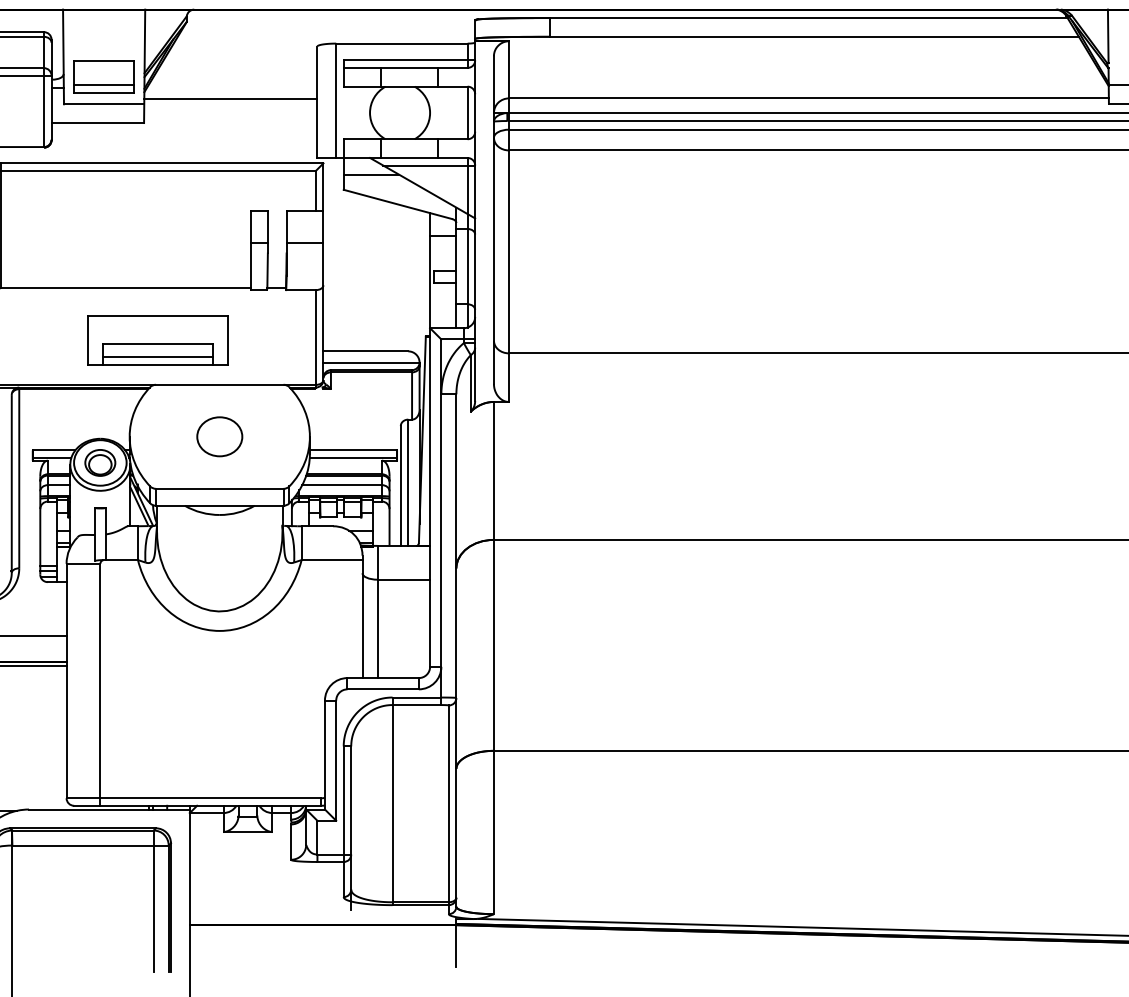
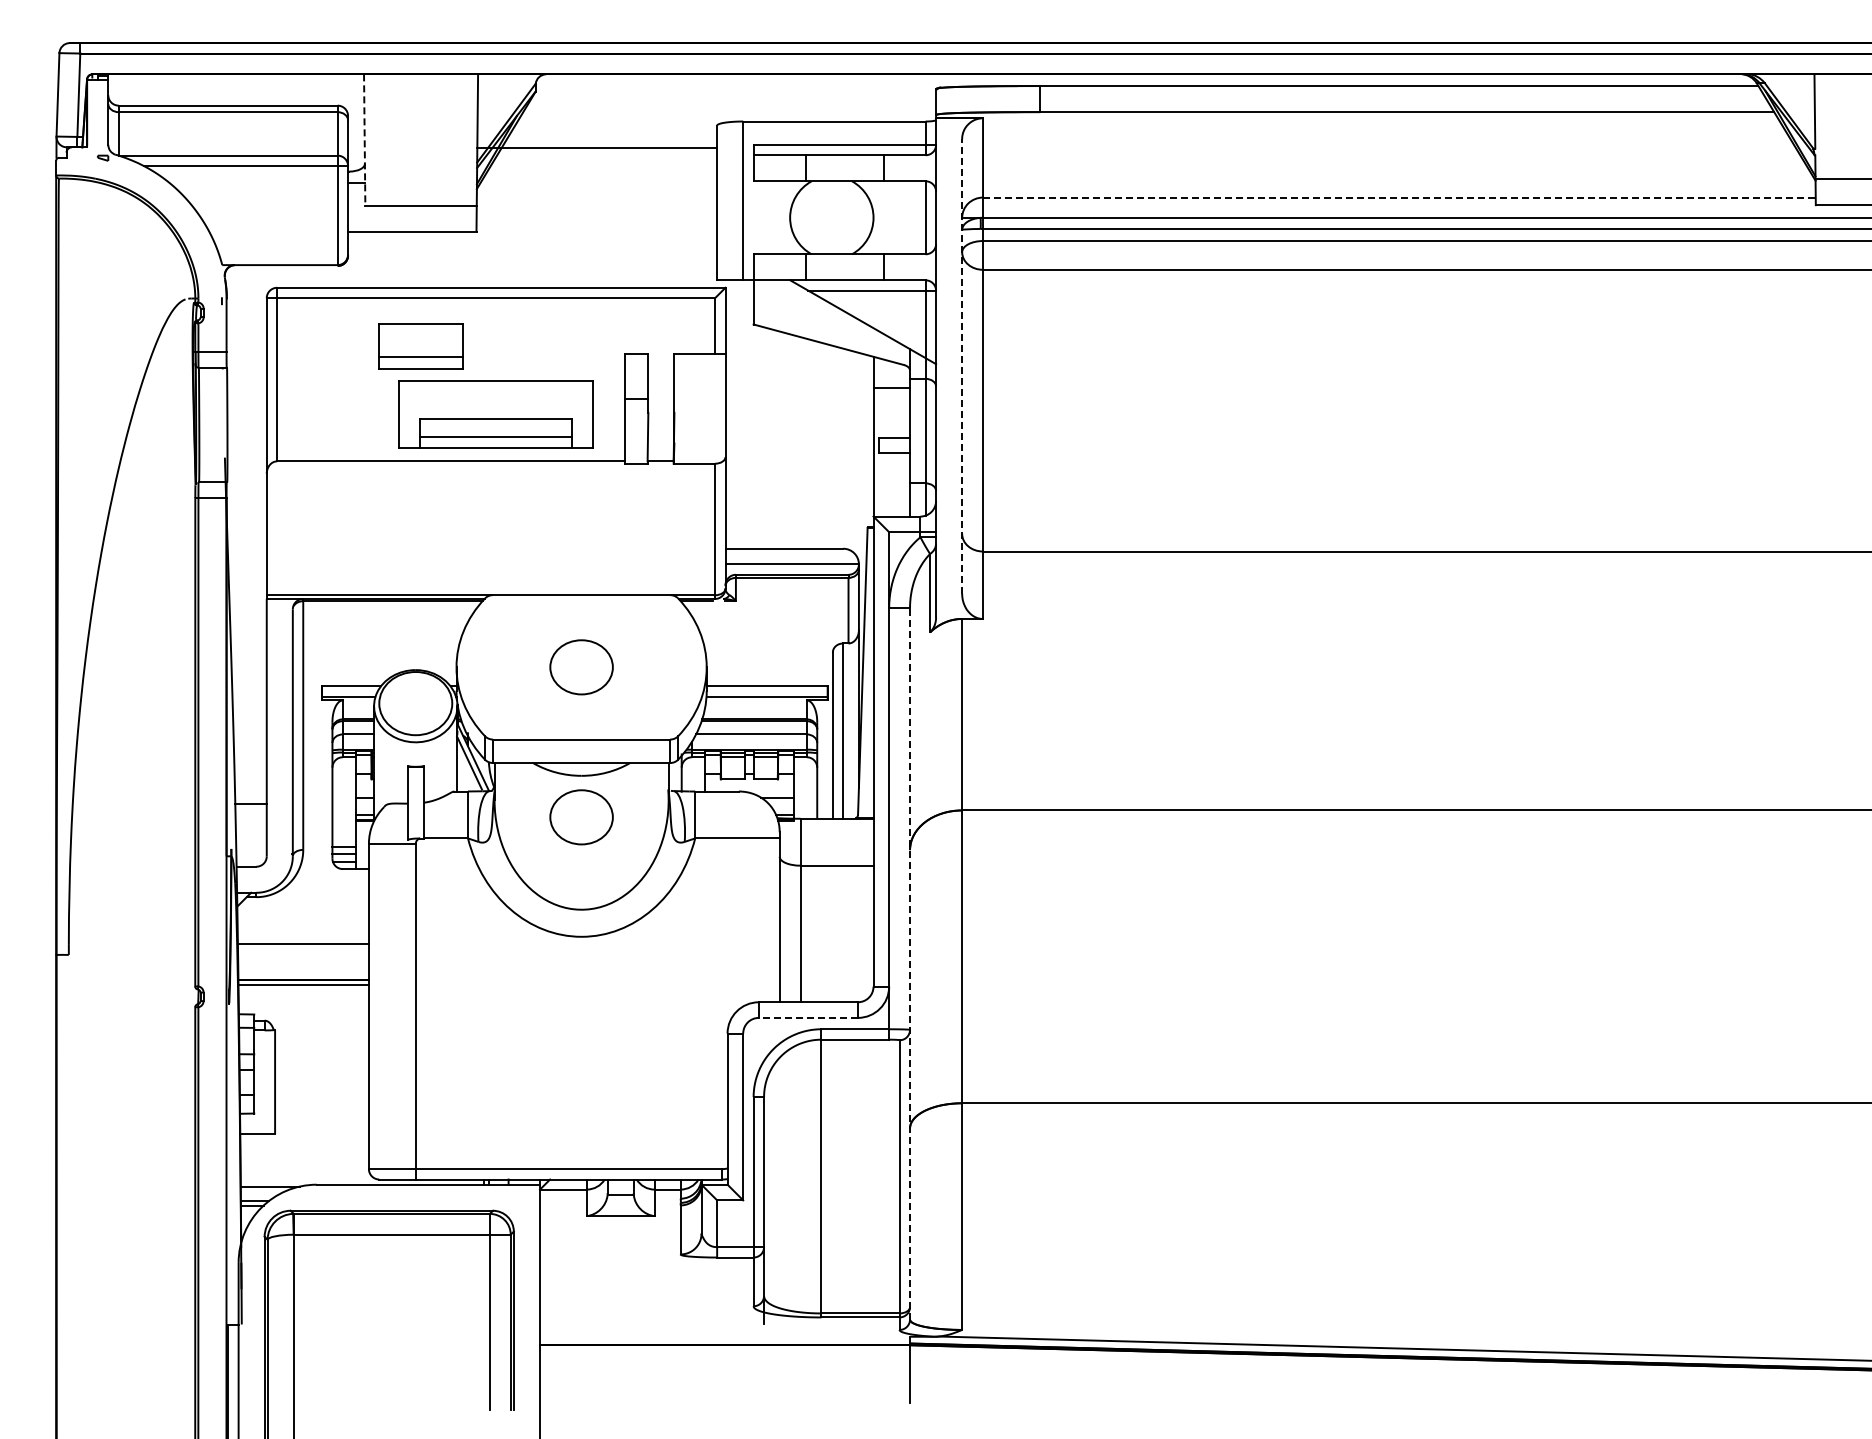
line: (63, 57) -> (364, 140), solid -> dashed
part: (103, 77) -> (420, 346), moved
line: (809, 98) -> (1399, 197), solid -> dashed
line: (230, 99) -> (596, 148), moved
line: (371, 174) -> (791, 303), removed
line: (494, 219) -> (962, 365), solid -> dashed
line: (304, 243) -> (699, 398), removed
part: (157, 340) -> (495, 414), moved
part: (100, 462) -> (415, 703), removed
part: (219, 544) -> (581, 817), added
line: (456, 650) -> (910, 963), solid -> dashed
line: (383, 689) -> (808, 1017), solid -> dashed

